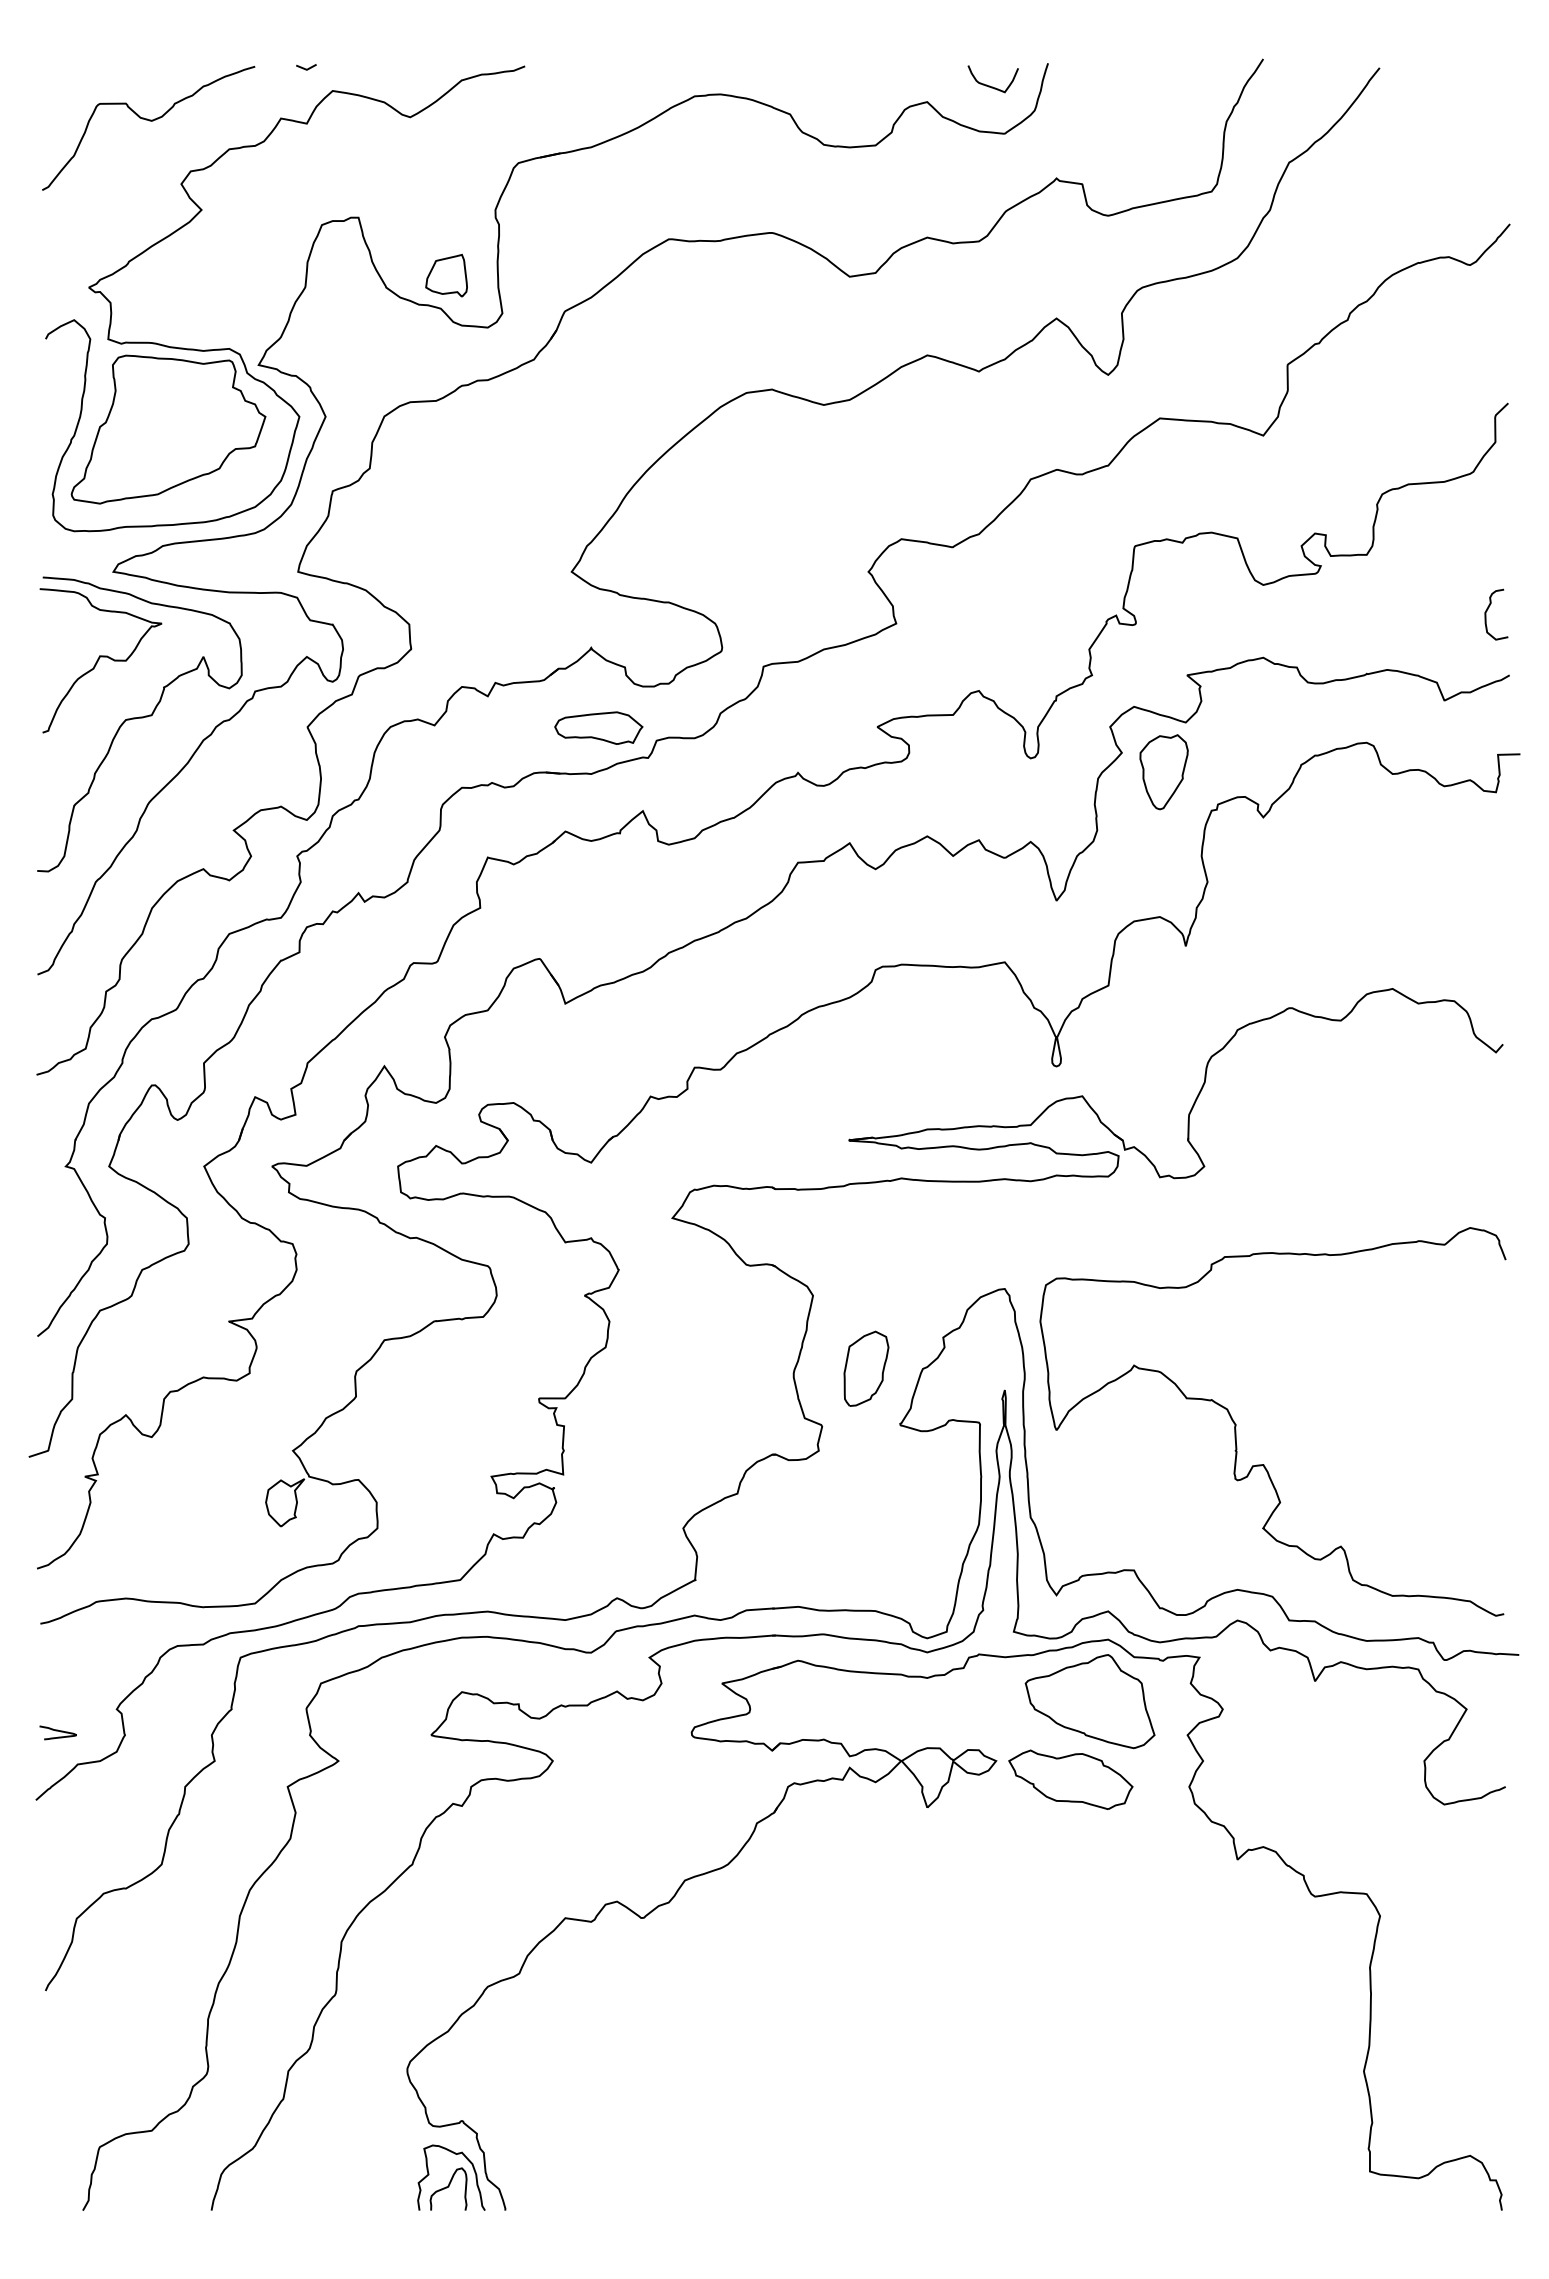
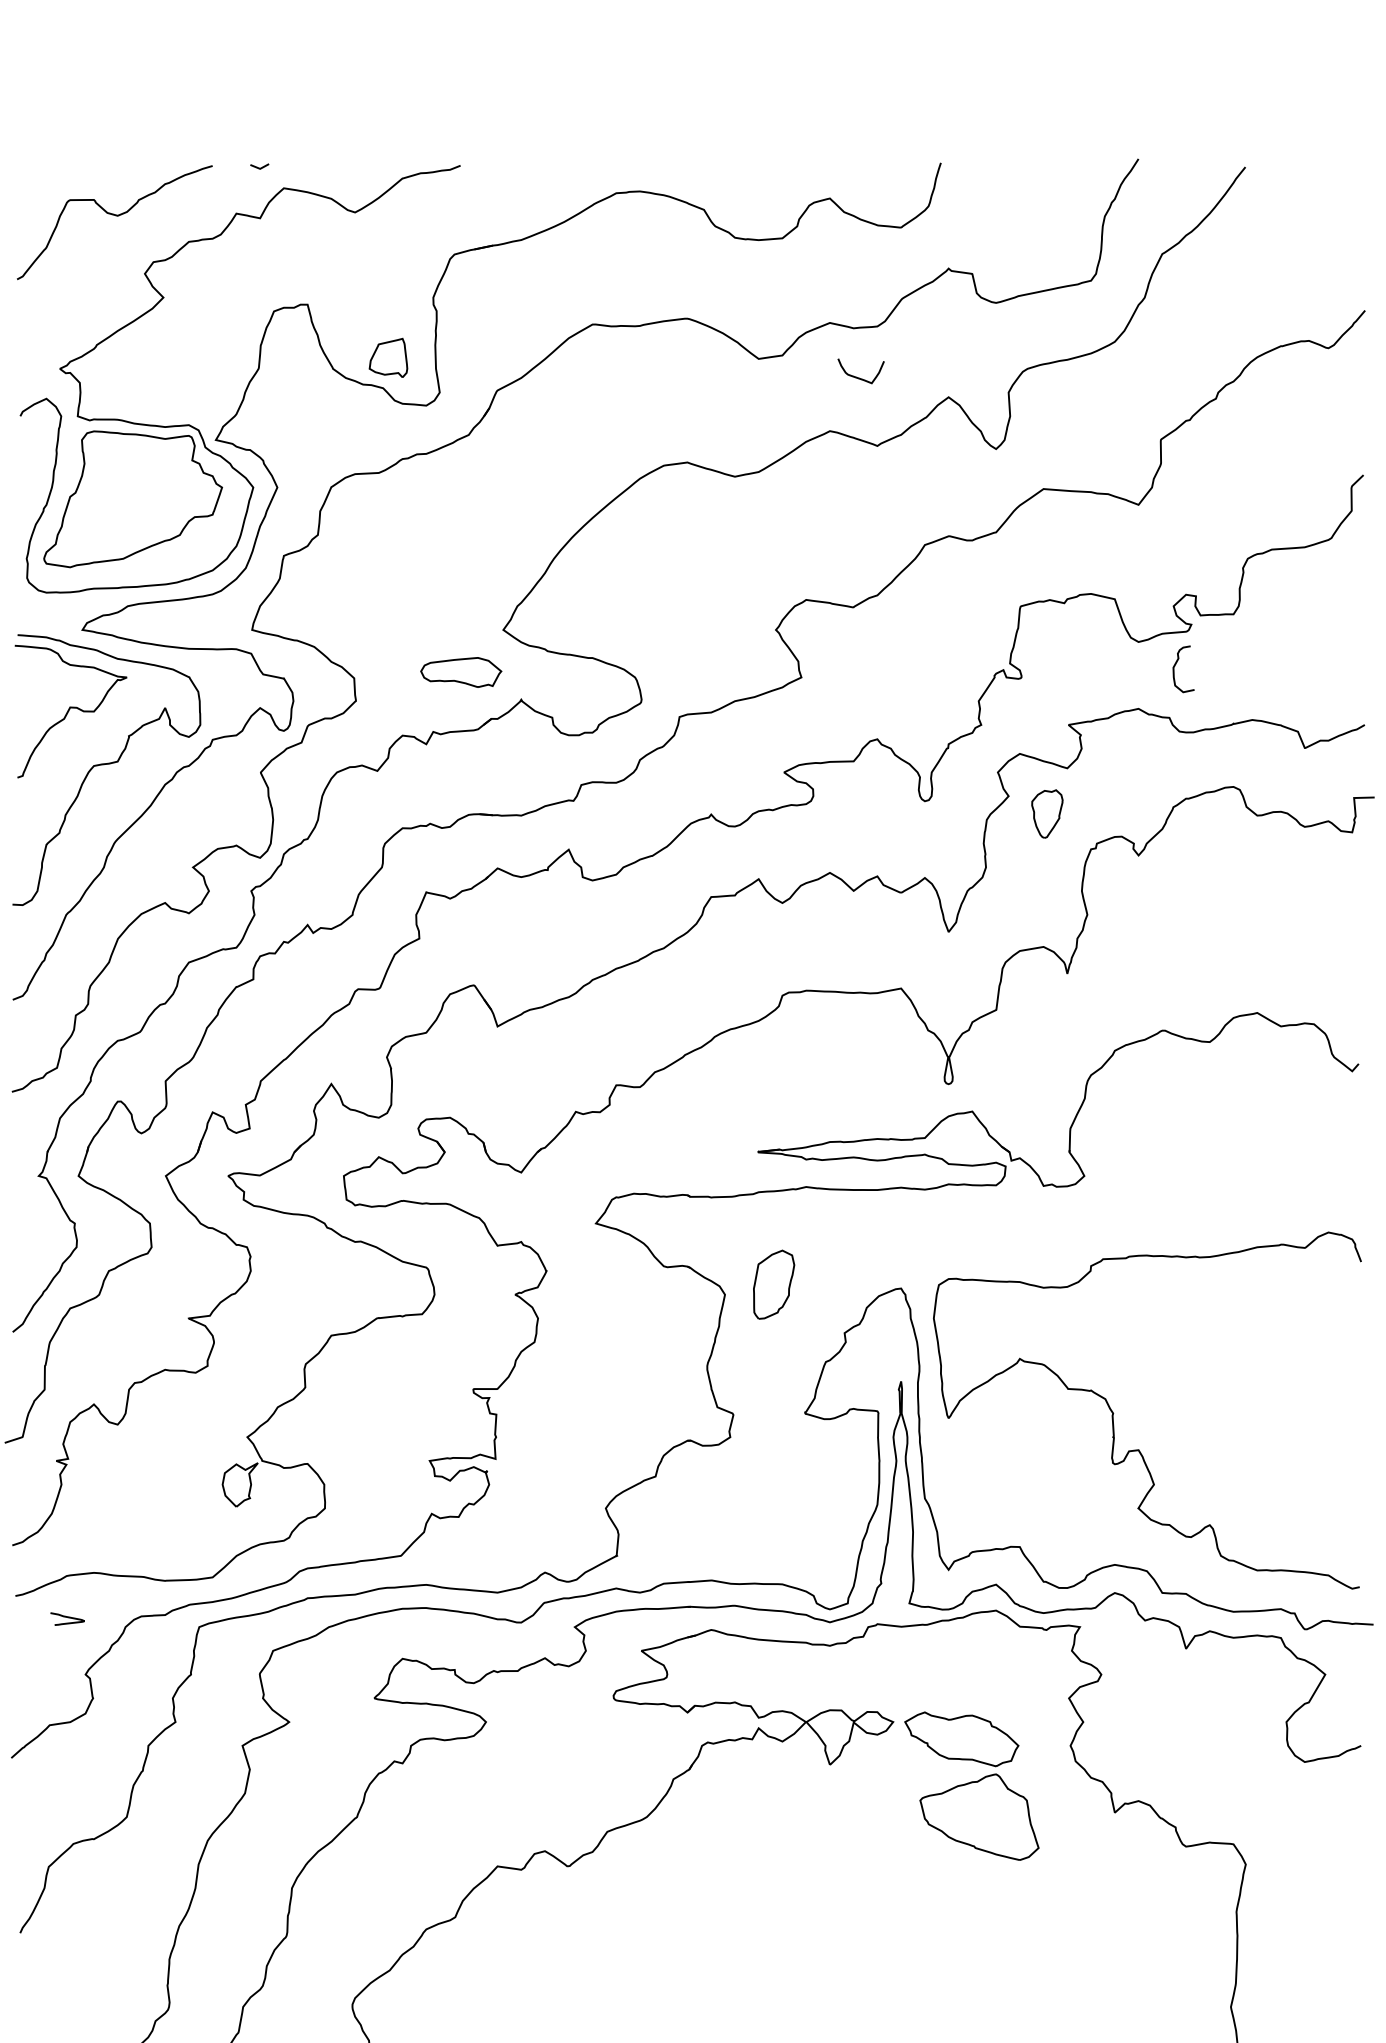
curve: (989, 85) -> (857, 377), moved
curve: (1488, 609) -> (1176, 664), moved
part: (598, 727) -> (460, 671), moved
part: (1163, 772) -> (1046, 814), size x0.7
part: (866, 1368) -> (774, 1284), moved
part: (1089, 1701) -> (978, 1817), moved
curve: (57, 1731) -> (66, 1617), moved

